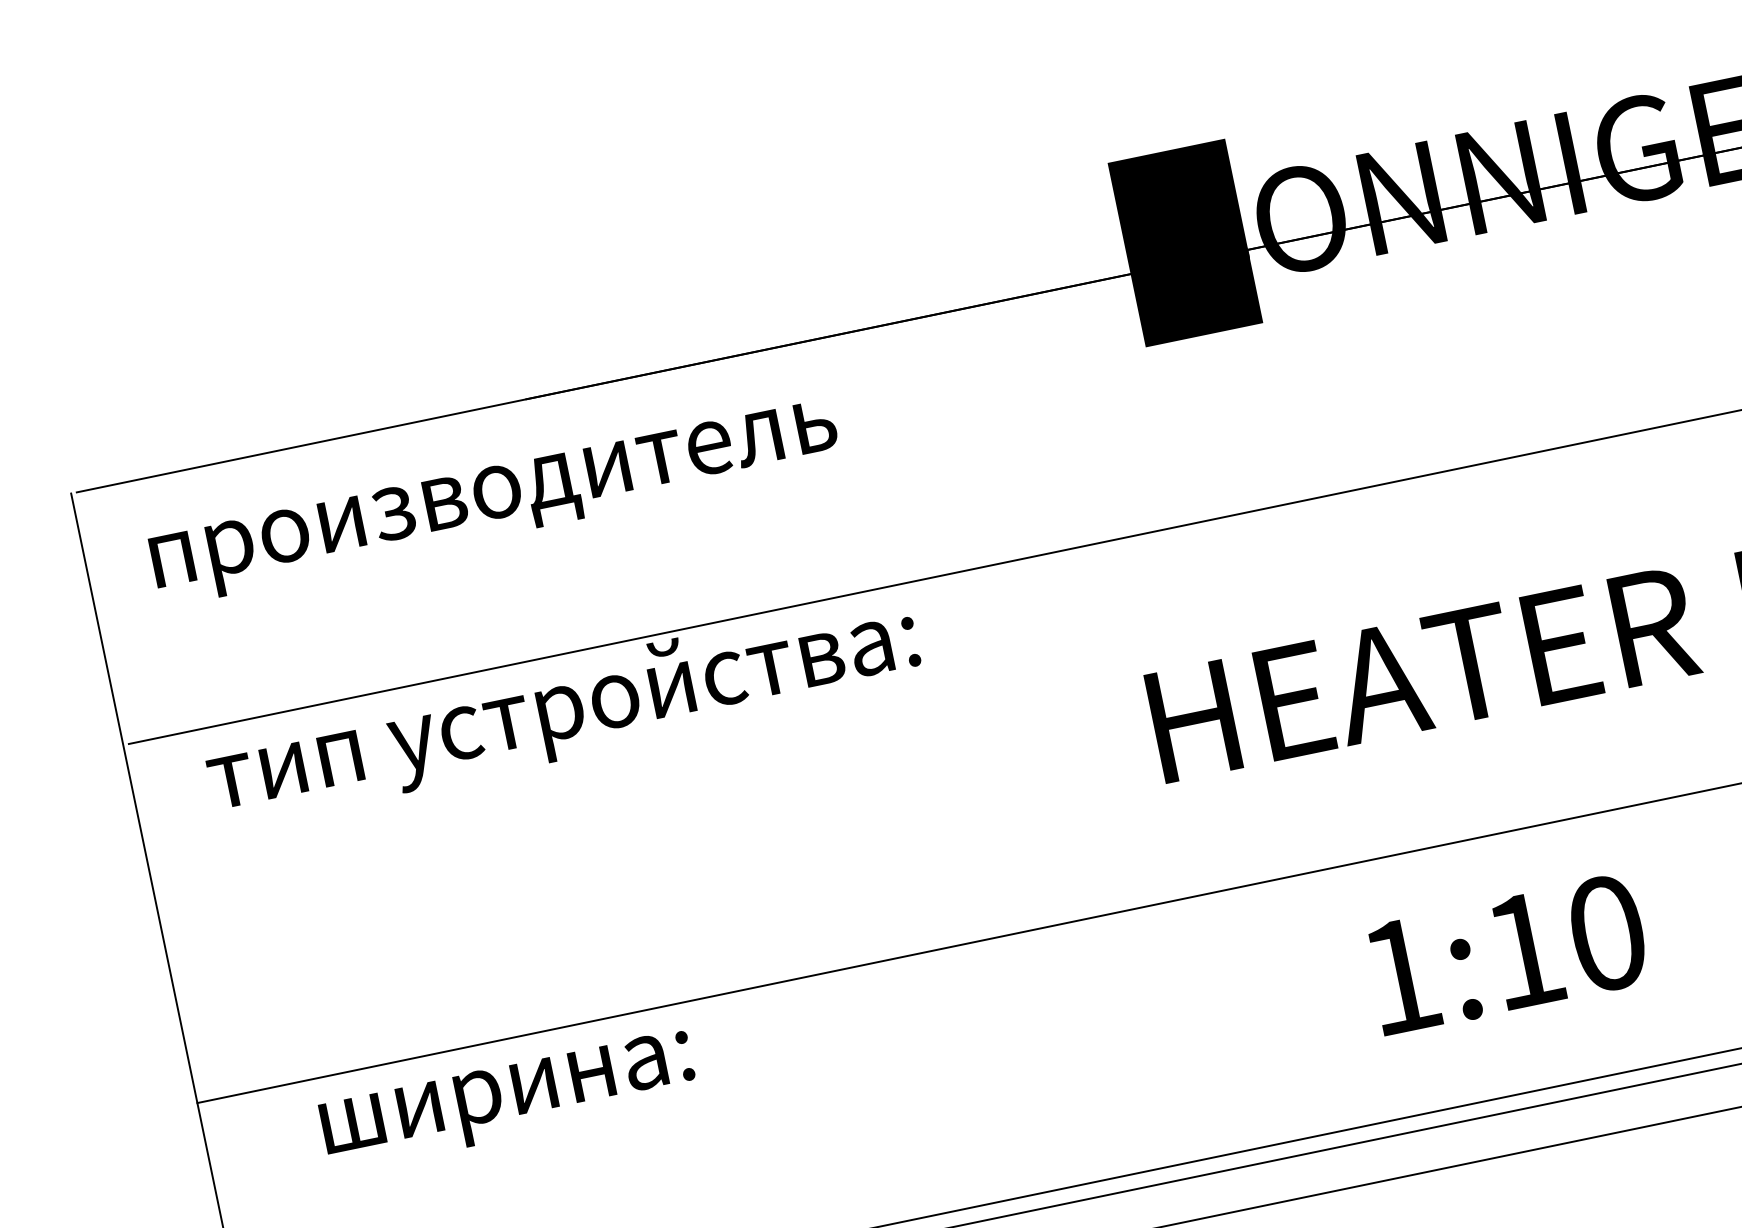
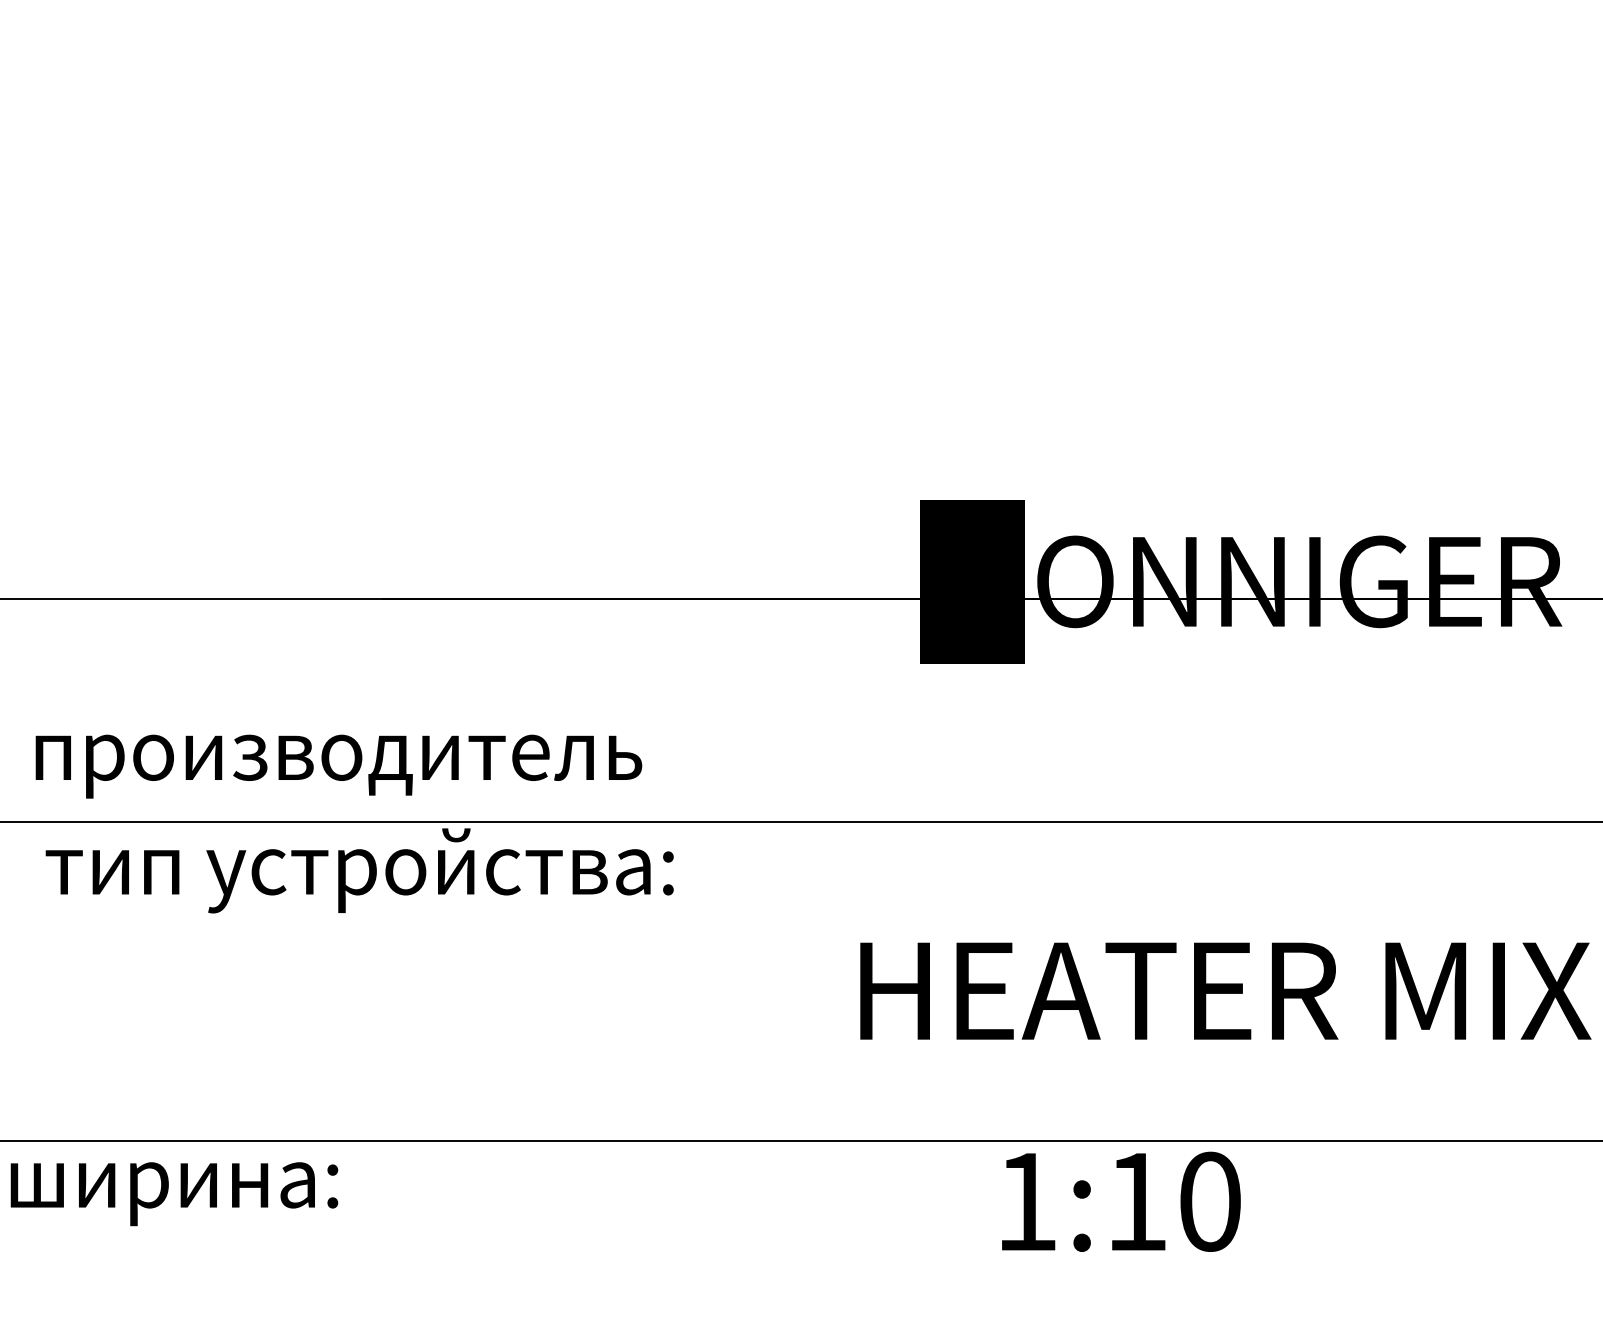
text: (495, 502) -> (338, 766), moved
text: (1507, 953) -> (1121, 1201), moved
text: (509, 1101) -> (174, 1194), moved

